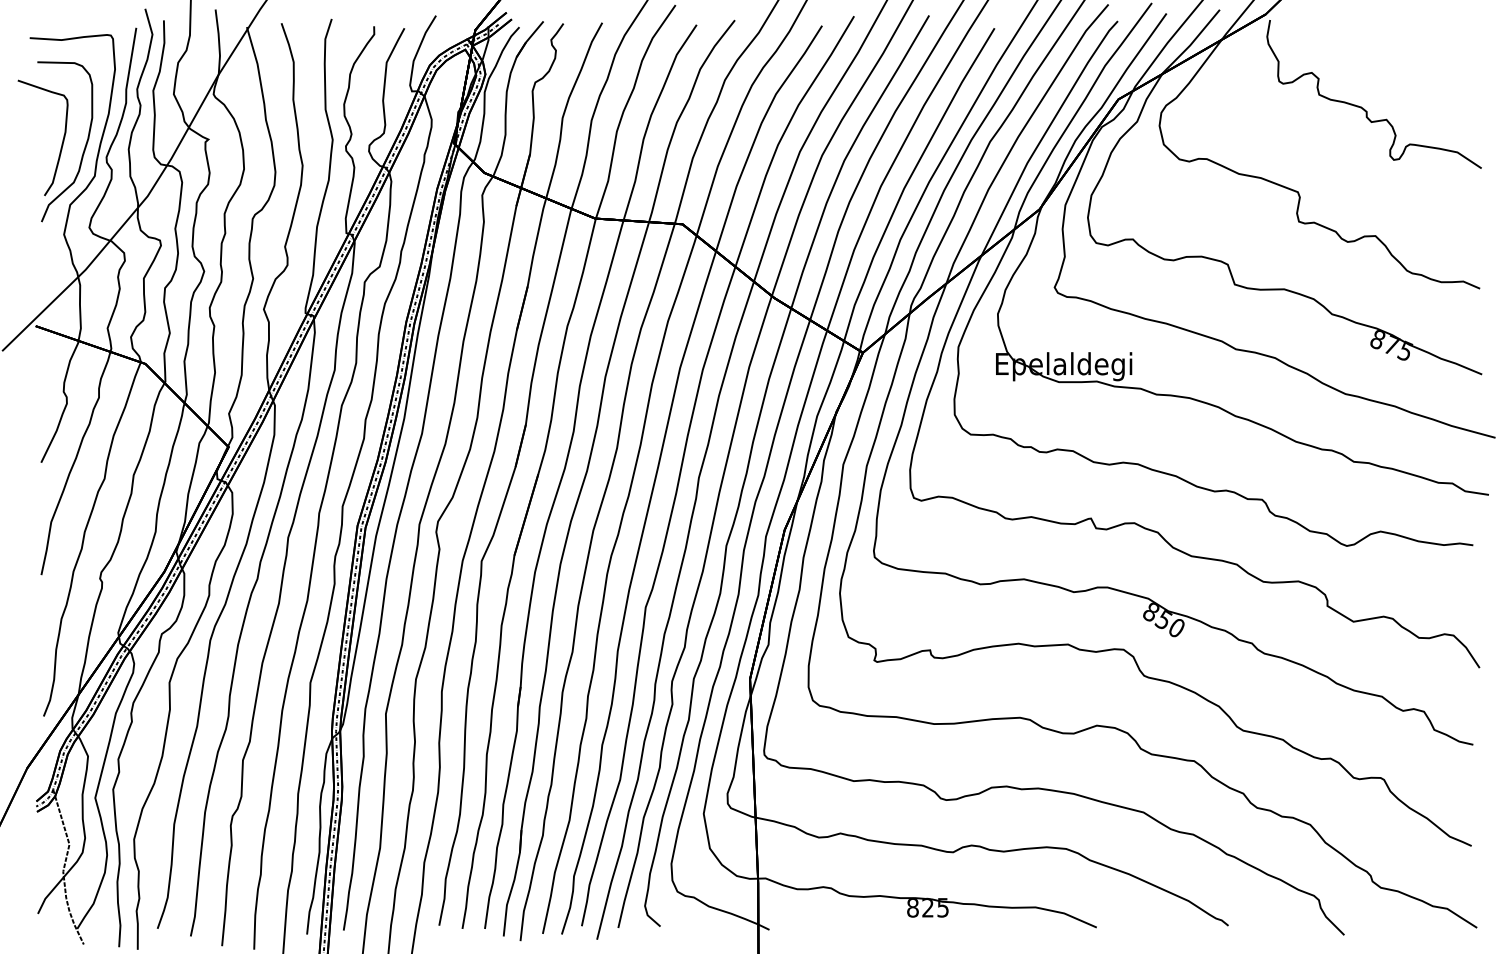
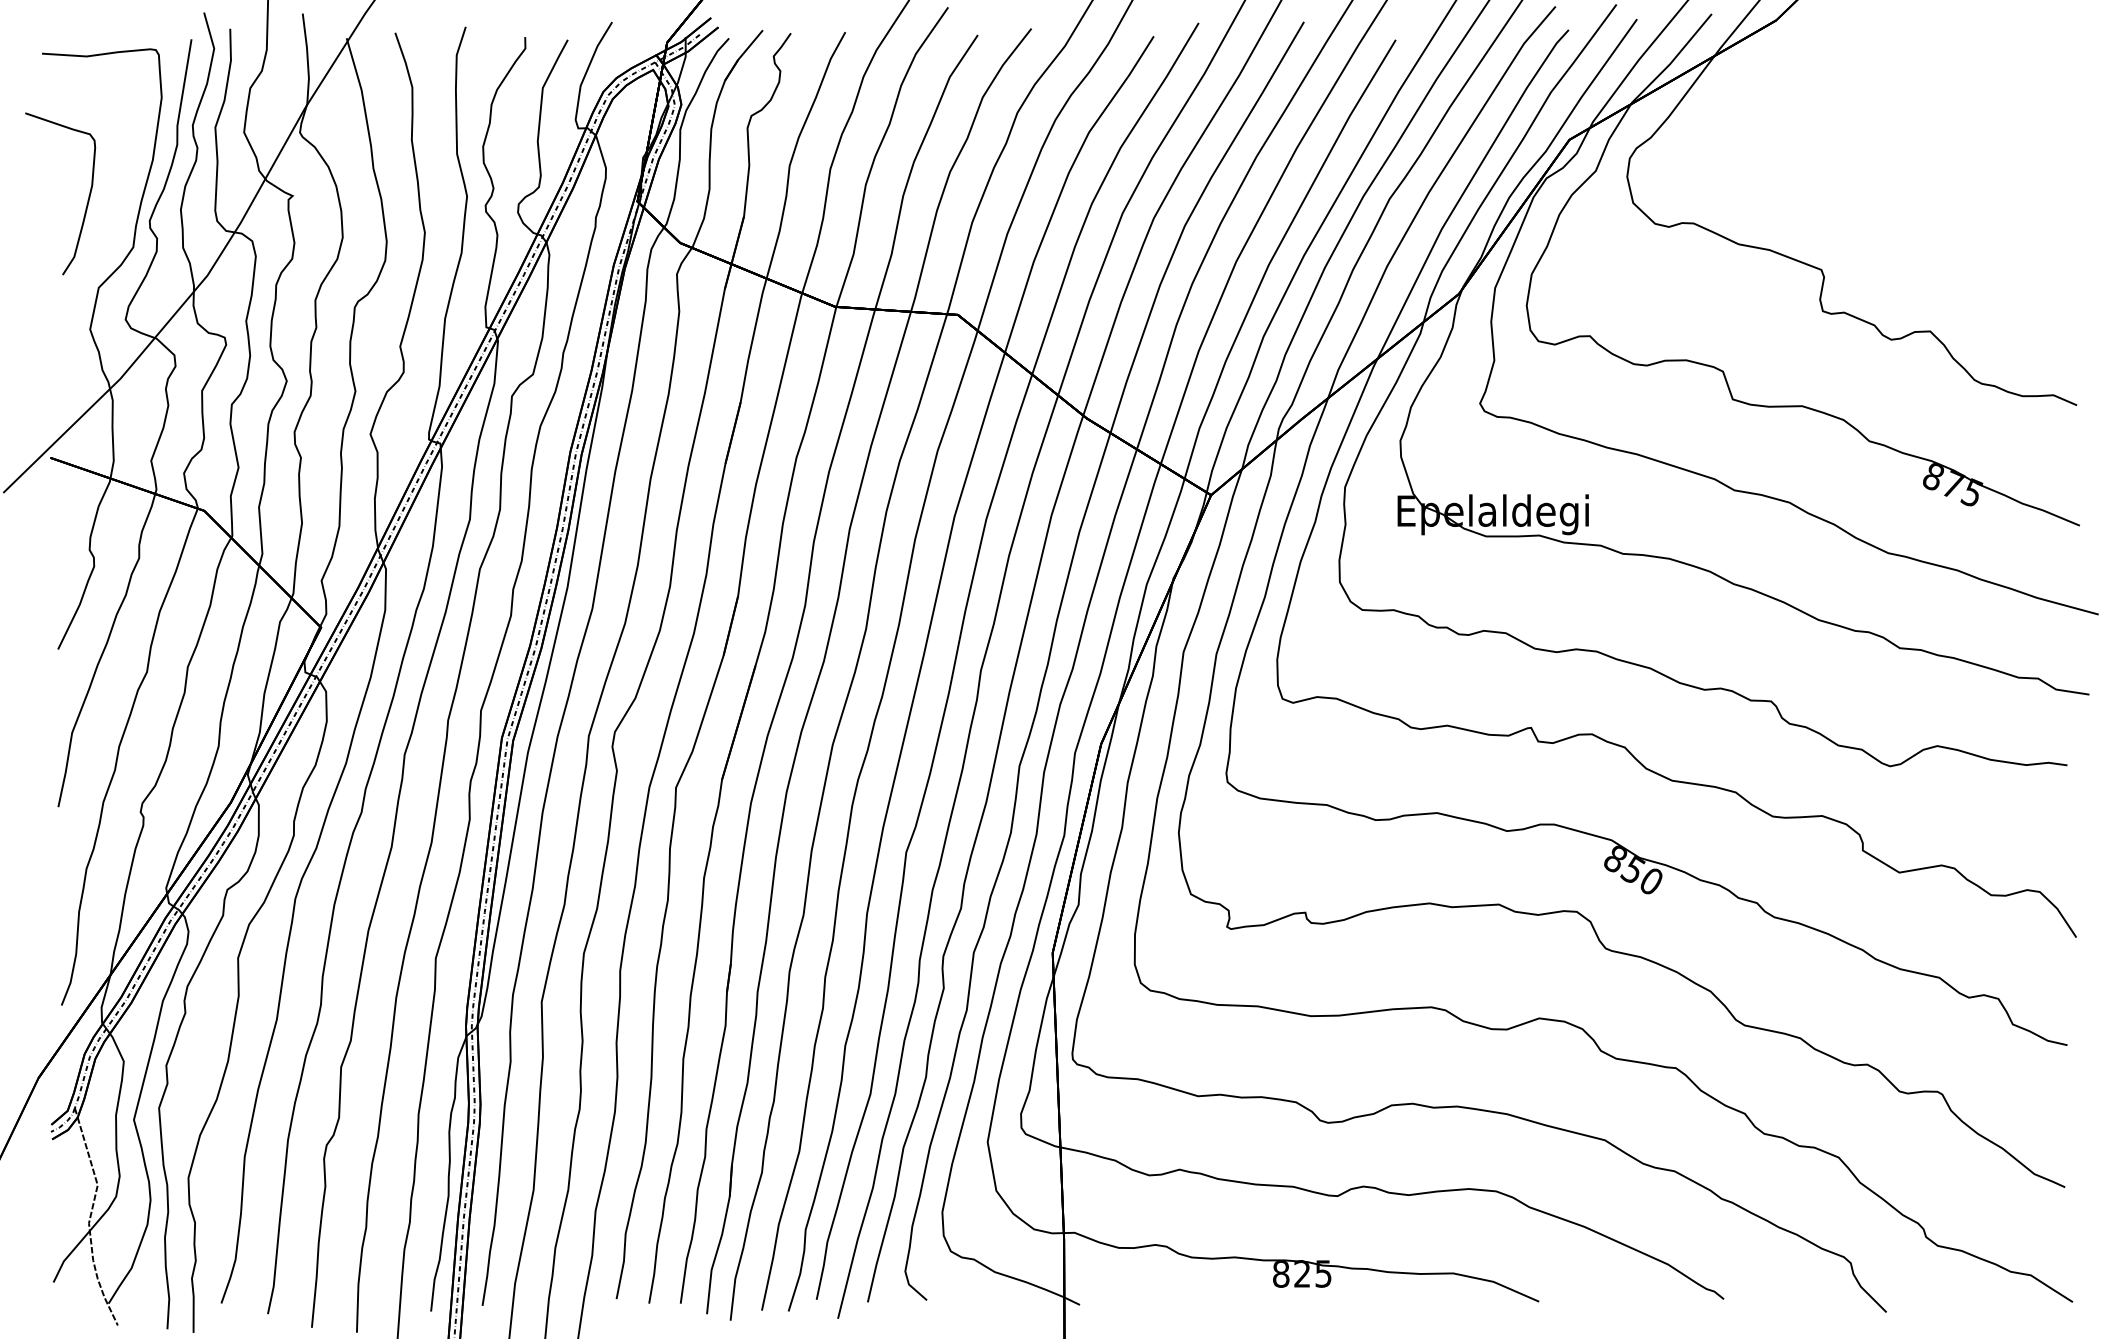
curve: (1362, 107) -> (1911, 150), removed
curve: (84, 148) -> (118, 208), removed

